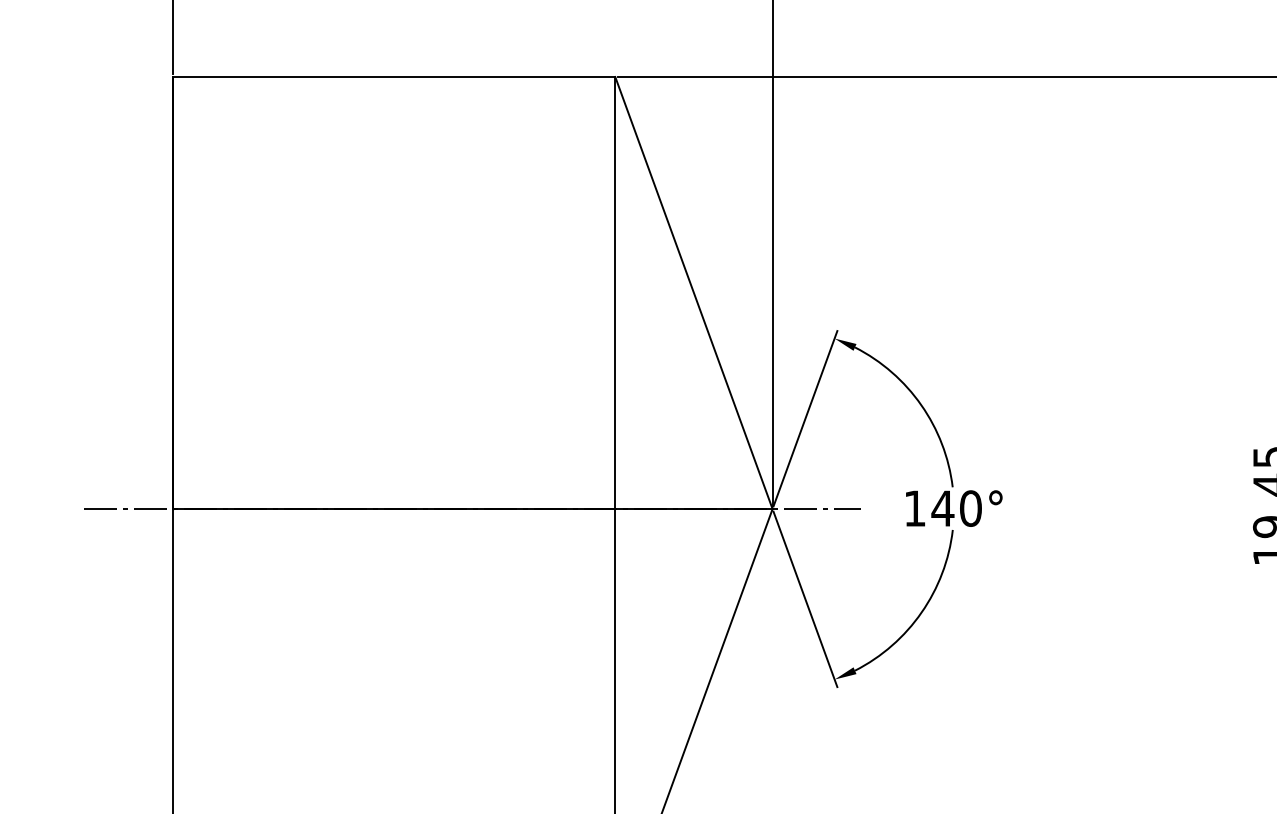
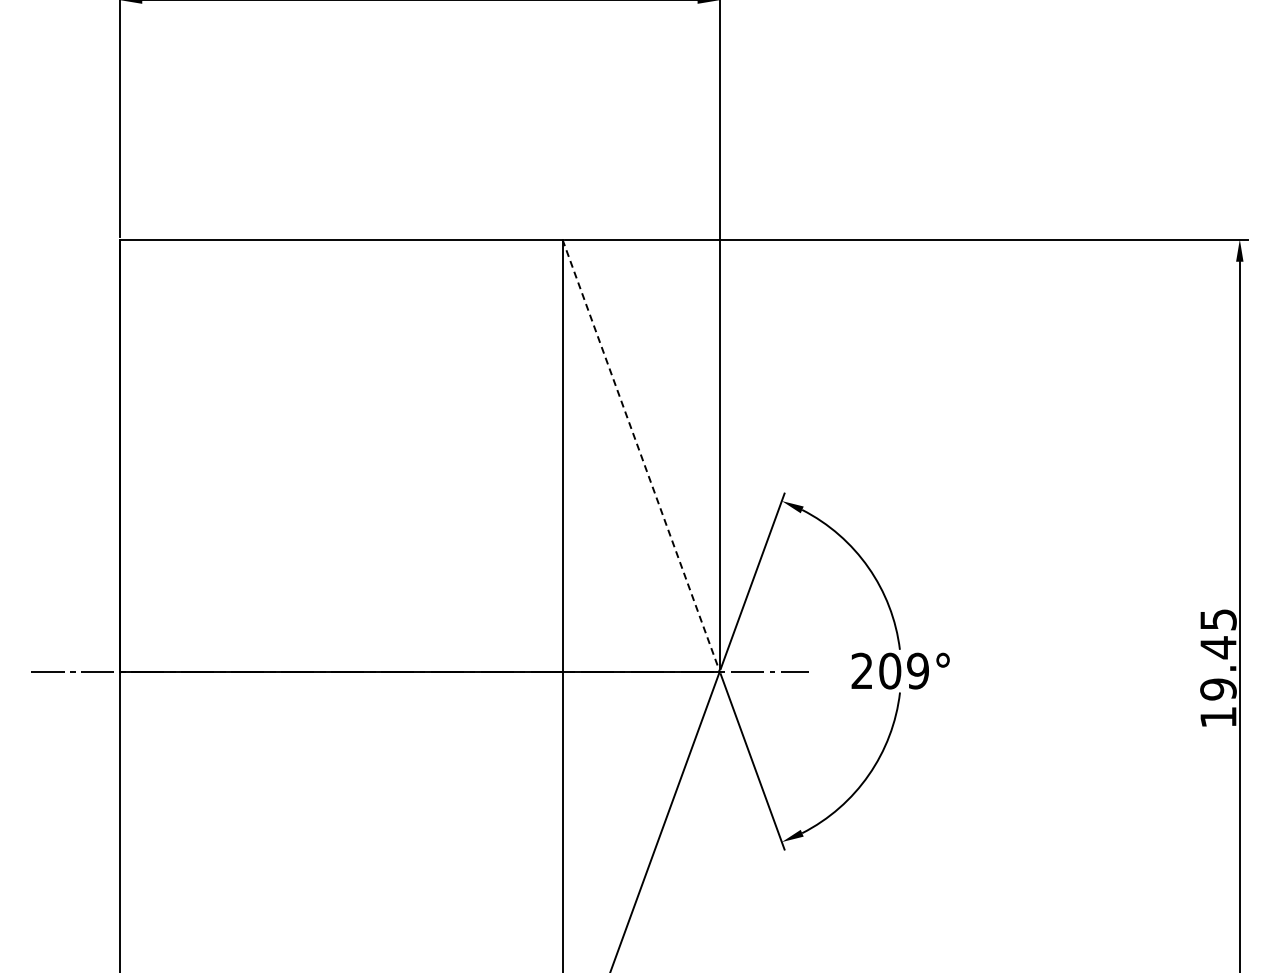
line: (694, 292) -> (641, 455), solid -> dashed
text: (943, 507) -> (890, 670), 140° -> 209°

